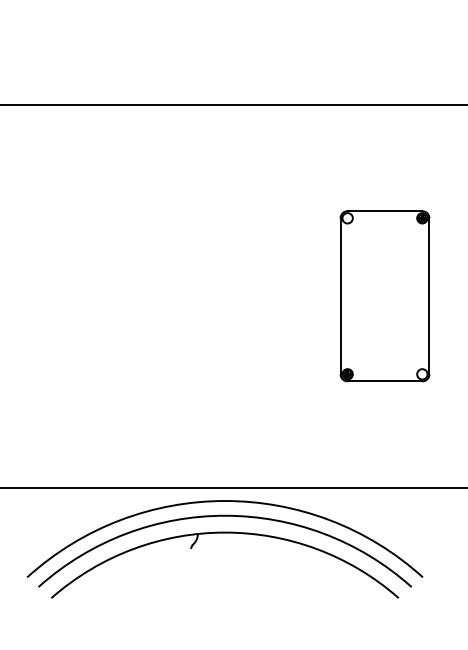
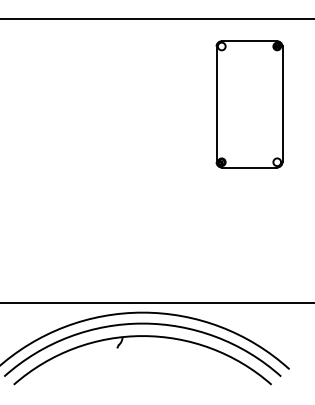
part: (384, 296) -> (249, 104), moved

